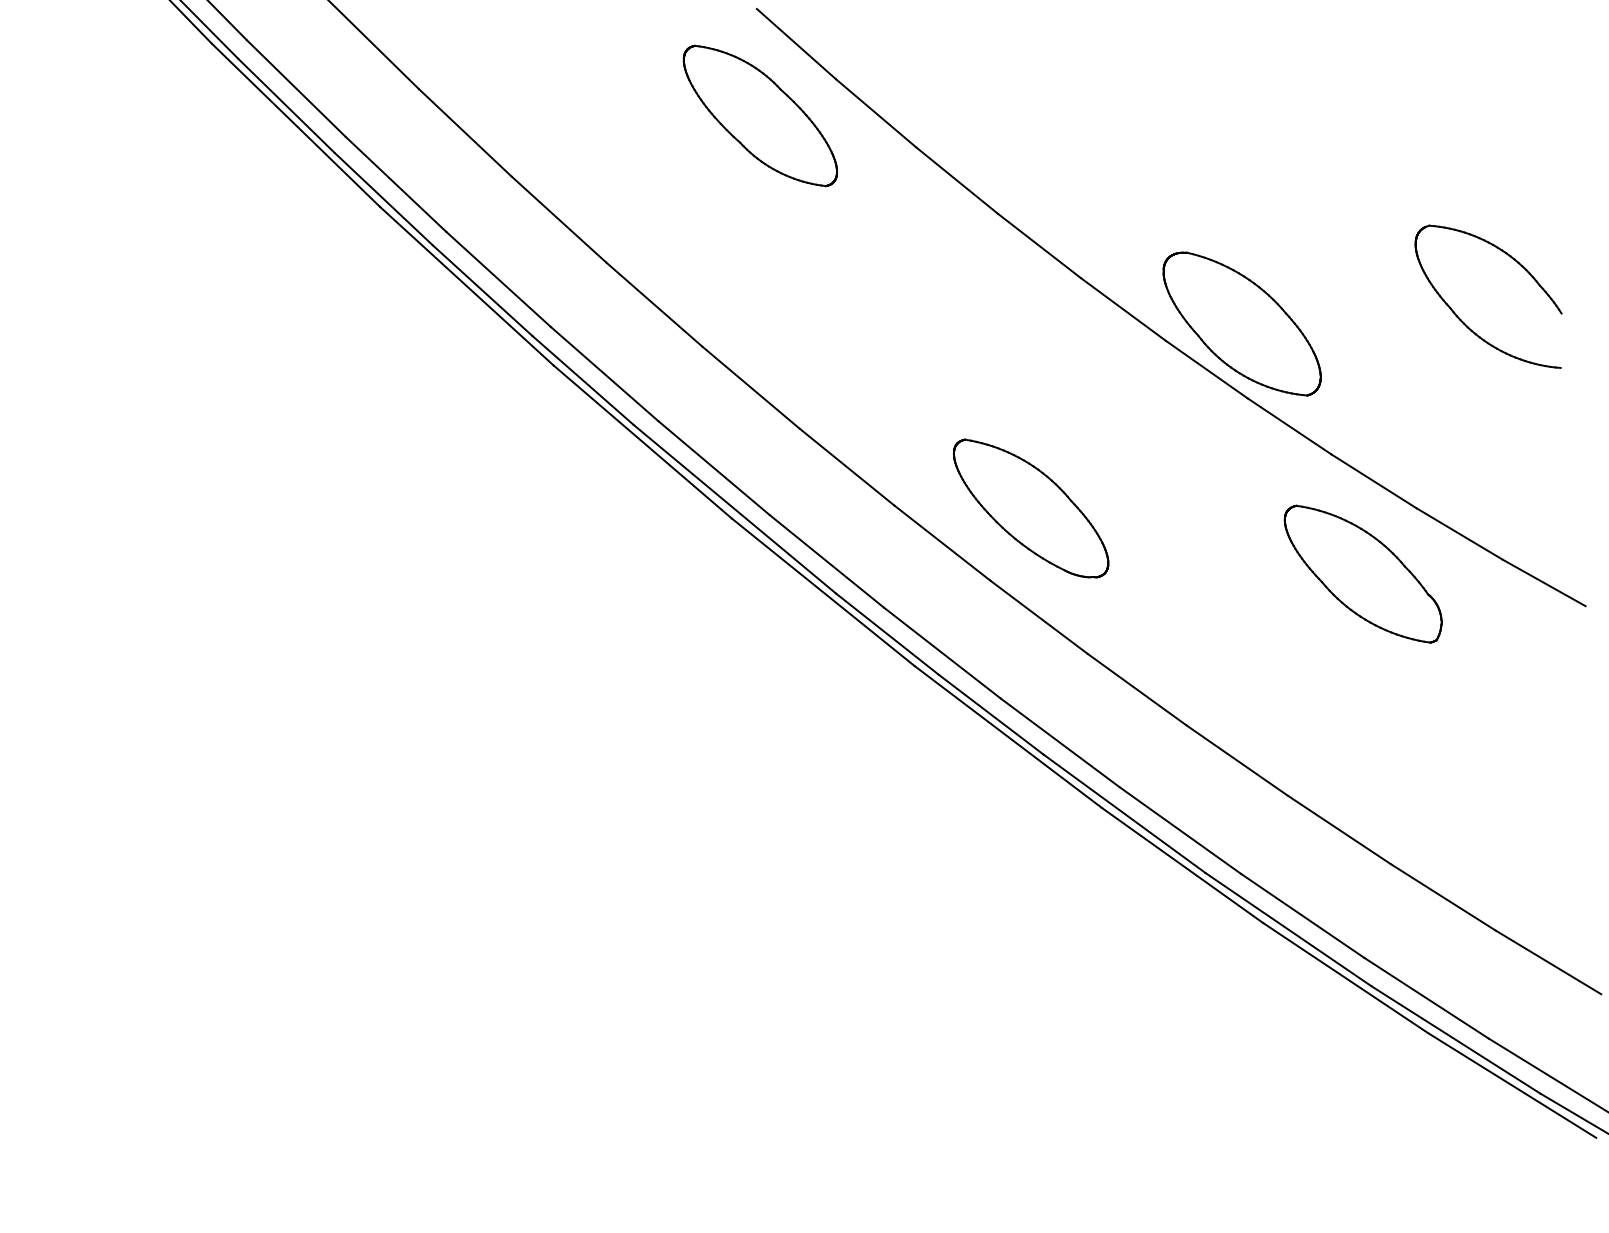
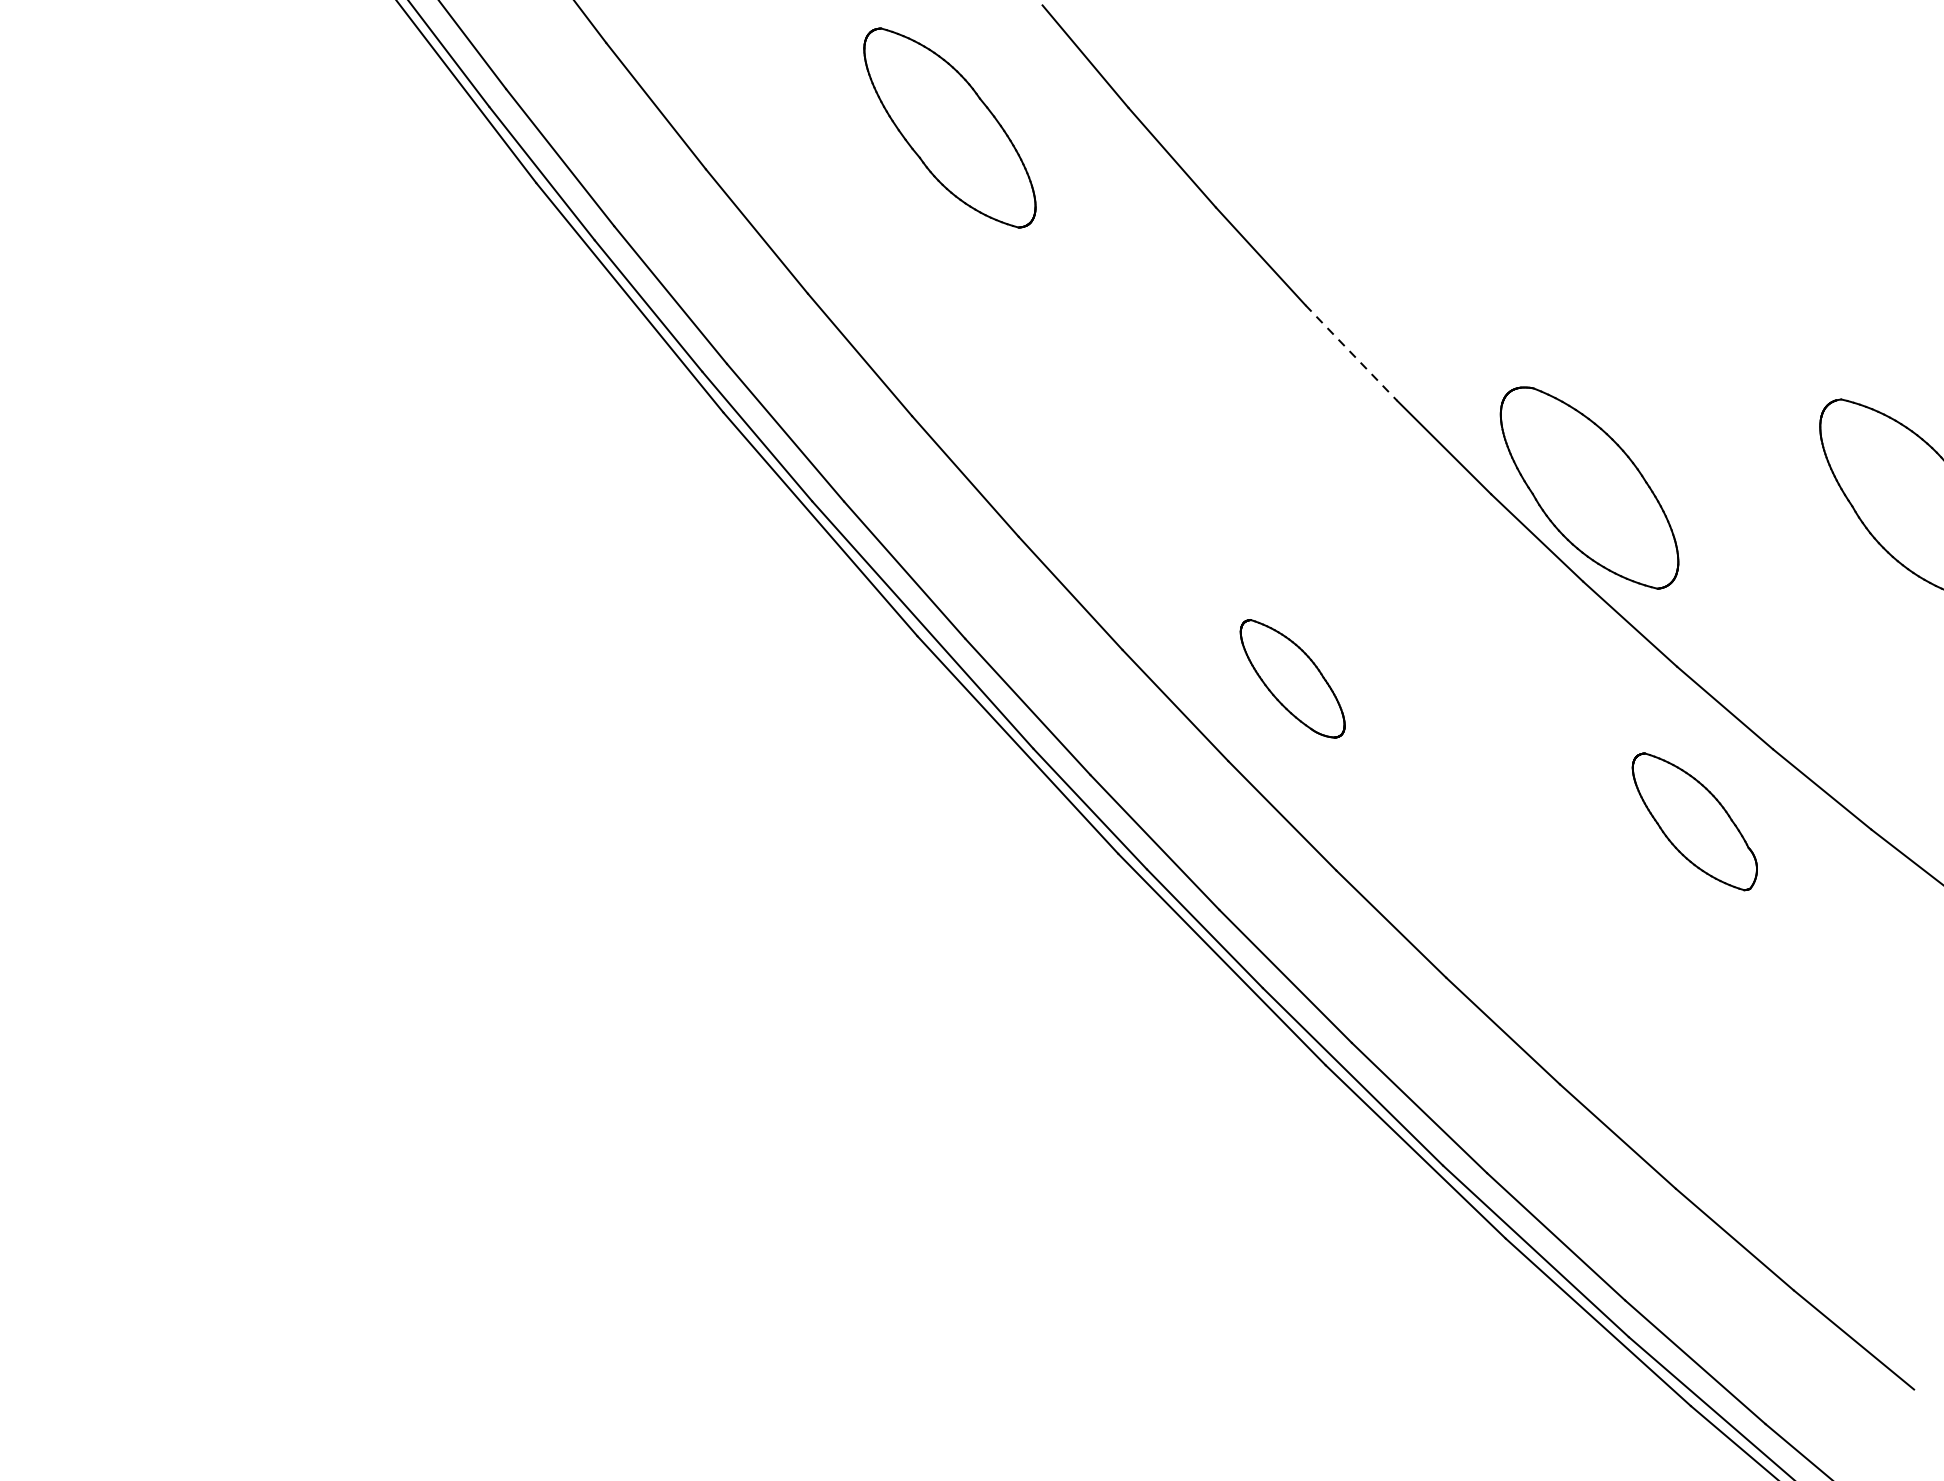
part: (759, 115) -> (948, 127), moved
line: (1039, 246) -> (1351, 353), solid -> dashed
part: (1031, 508) -> (1293, 678), size x0.6
part: (1362, 573) -> (1693, 820), size x0.7

